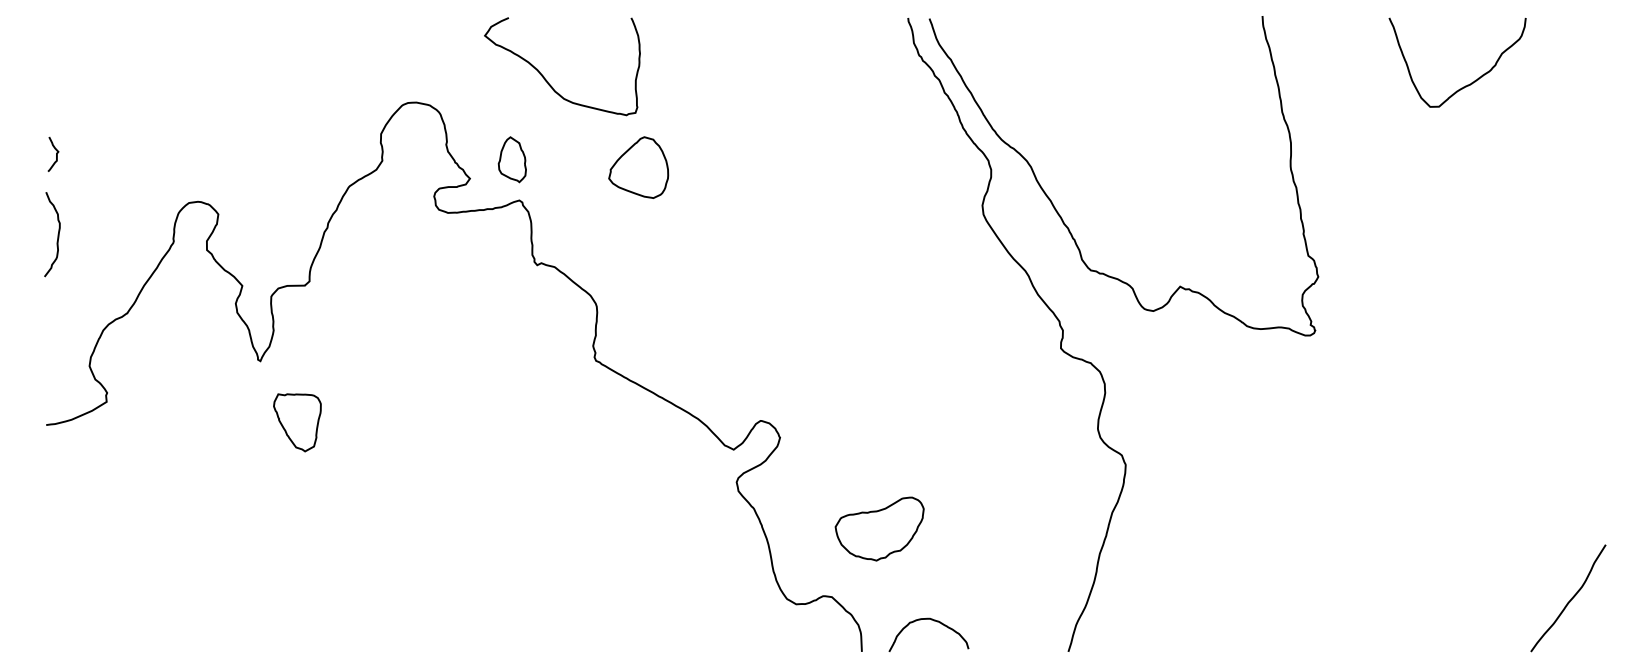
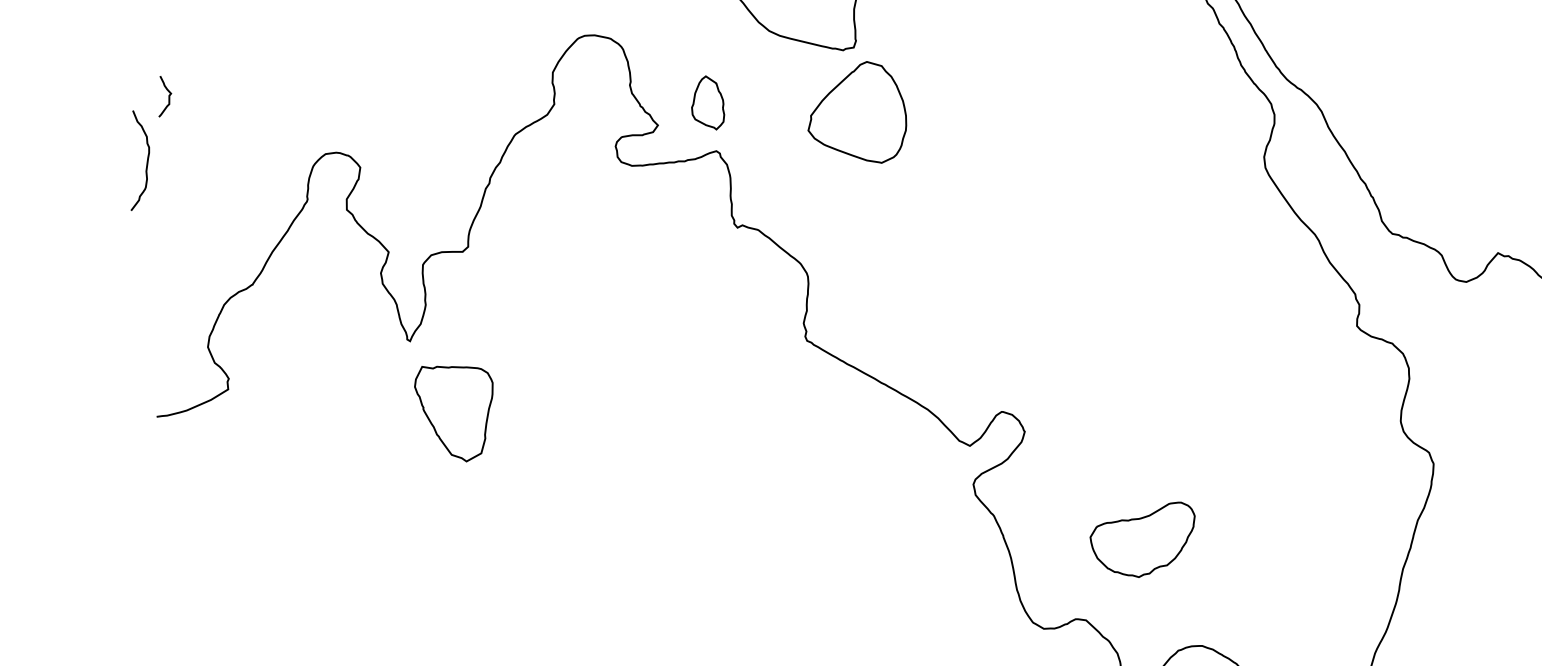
part: (638, 167) -> (857, 112), size x1.4
curve: (57, 234) -> (146, 160), moved
part: (297, 422) -> (453, 413), size x1.4

